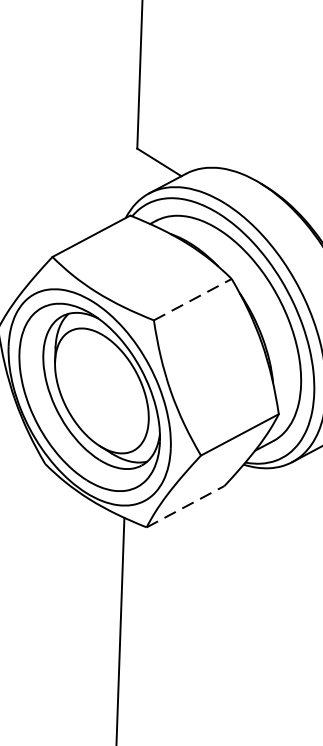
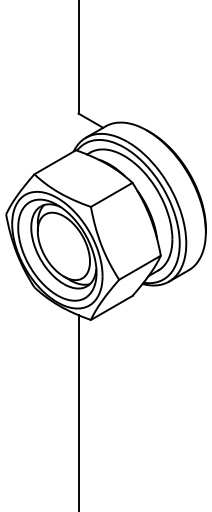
line: (194, 298) -> (112, 194), dashed -> solid
line: (187, 505) -> (112, 307), dashed -> solid

